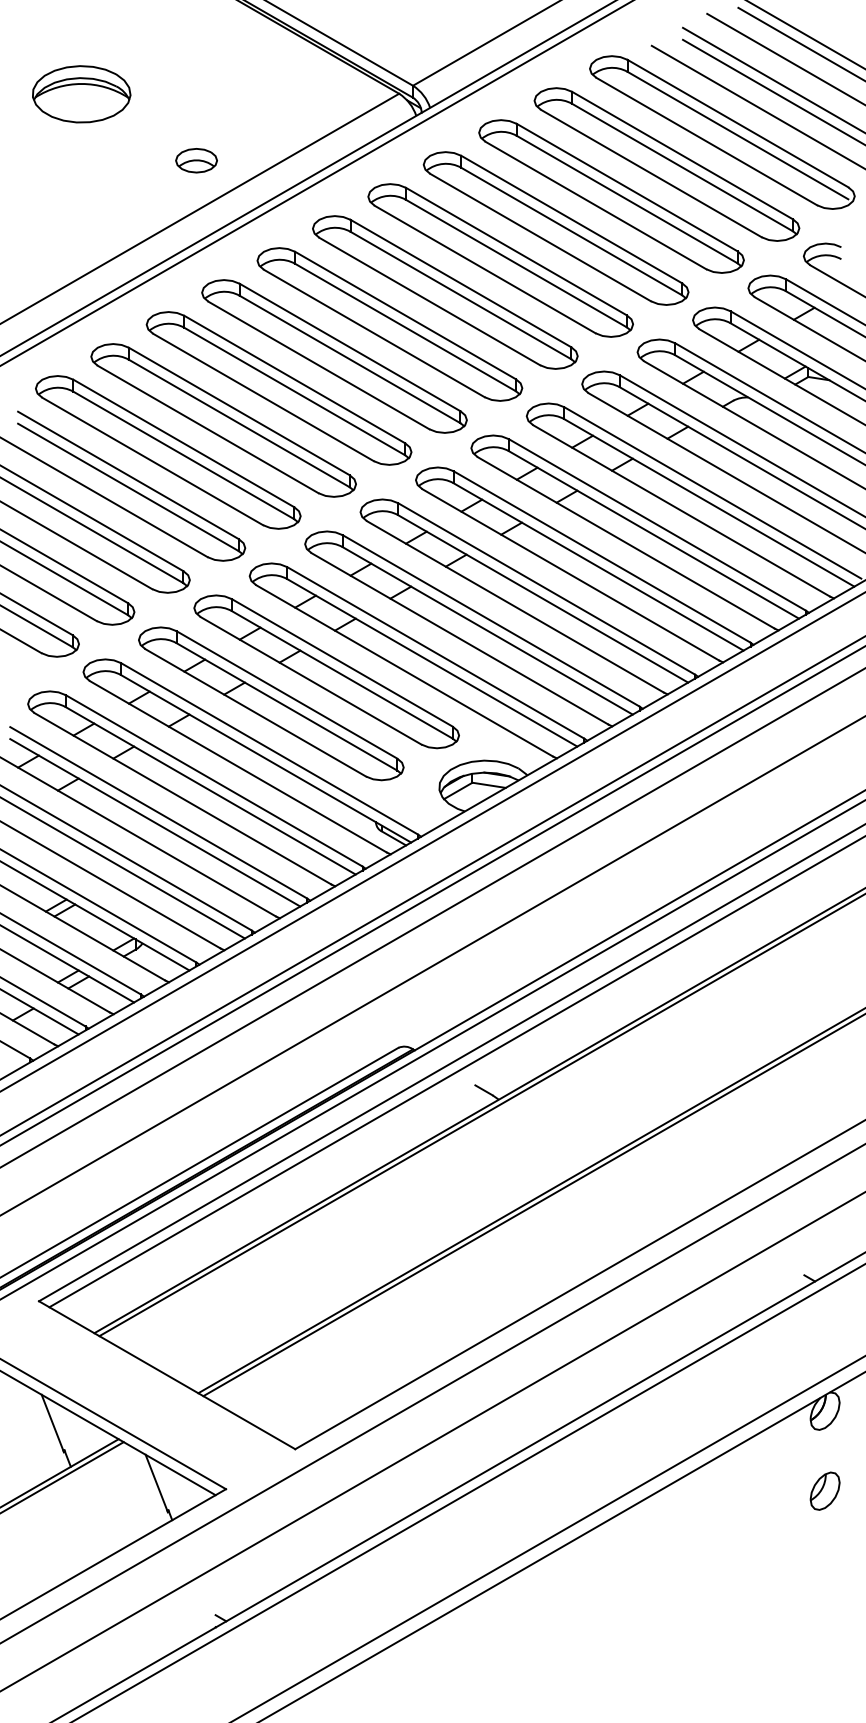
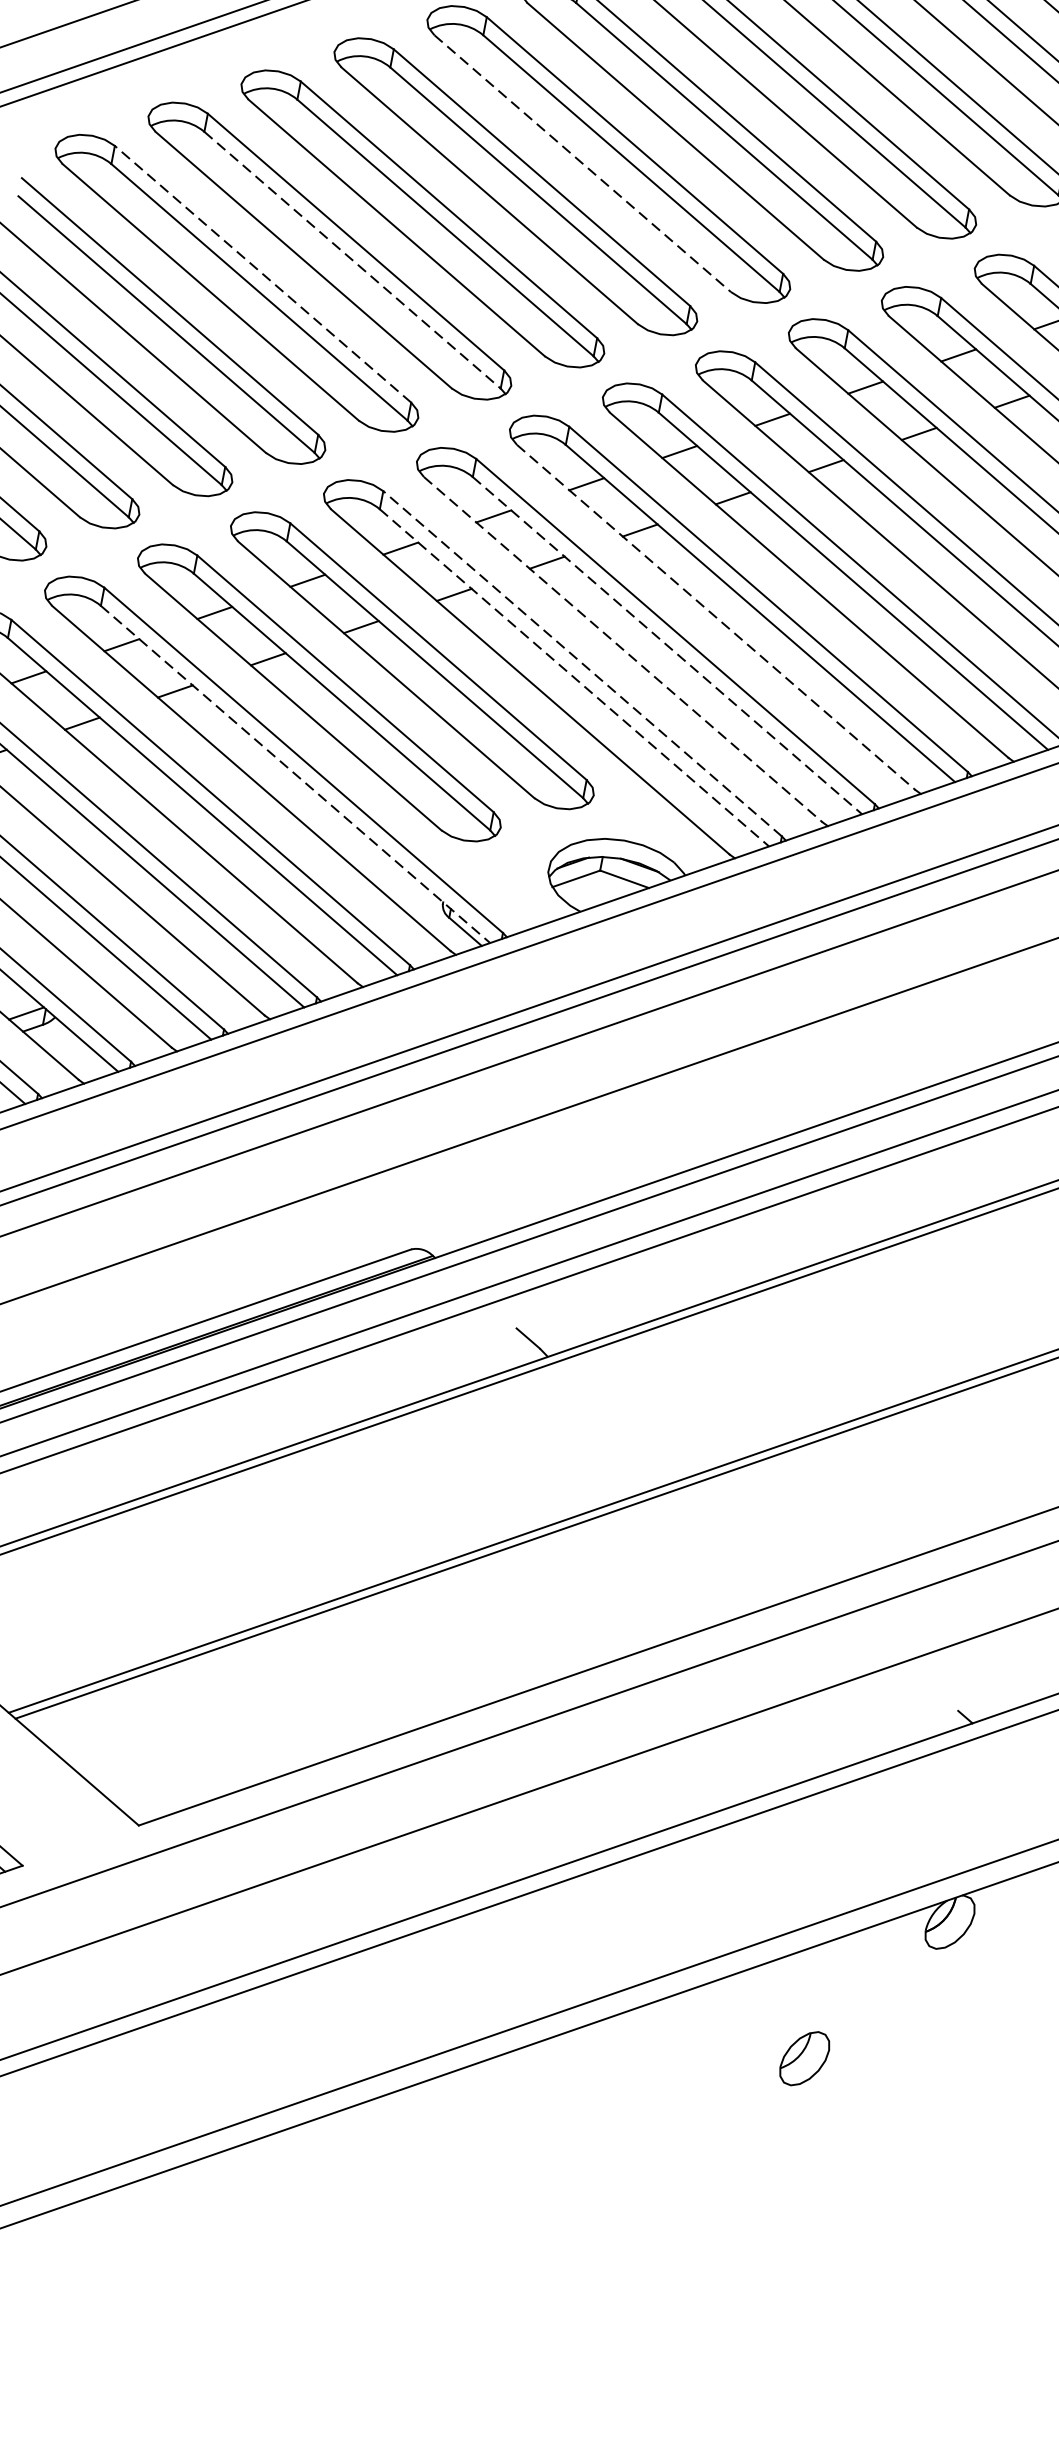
line: (374, 333) -> (582, 163), solid -> dashed
line: (239, 423) -> (352, 260), solid -> dashed
line: (183, 443) -> (262, 274), solid -> dashed
line: (515, 607) -> (716, 618), solid -> dashed
line: (488, 631) -> (668, 646), solid -> dashed
line: (460, 639) -> (623, 650), solid -> dashed
line: (435, 652) -> (582, 663), solid -> dashed
line: (432, 663) -> (574, 678), solid -> dashed
line: (266, 759) -> (295, 775), solid -> dashed
part: (824, 1490) -> (803, 2057), moved

